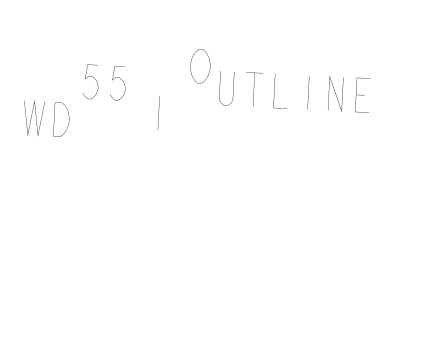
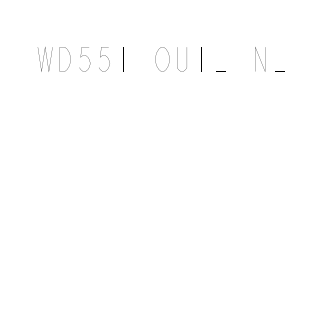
part: (200, 66) -> (162, 59), moved
line: (158, 113) -> (123, 59), moved
part: (45, 119) -> (53, 59), moved

